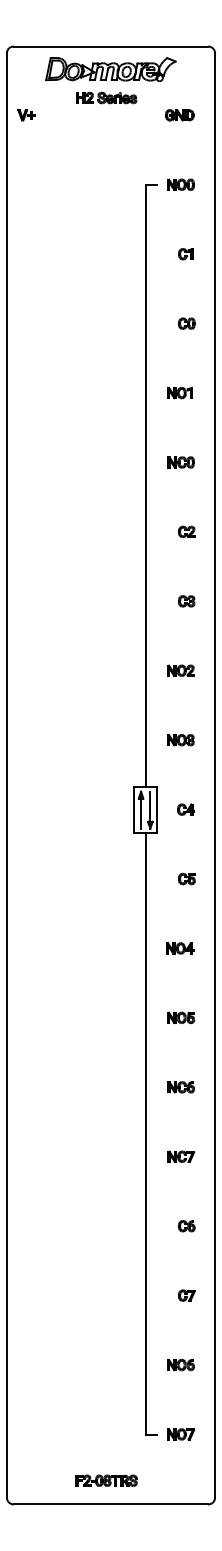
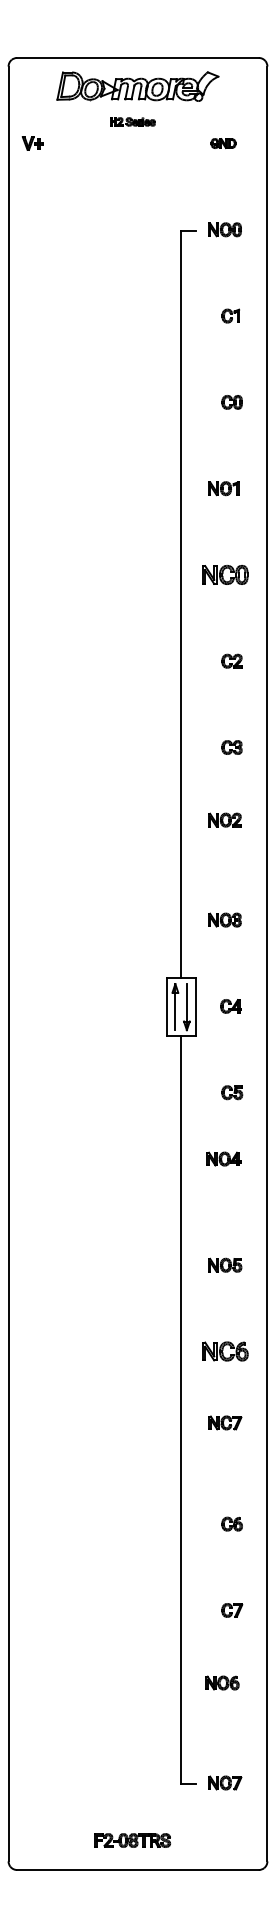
part: (106, 97) -> (132, 121), size x0.6
part: (179, 115) -> (223, 143), size x0.7
part: (180, 462) -> (224, 574), size x1.4
part: (180, 670) -> (224, 819), moved
part: (180, 948) -> (224, 1159), moved
part: (180, 1087) -> (224, 1351), size x1.4
part: (181, 1156) -> (225, 1422), moved
part: (180, 1364) -> (221, 1682), moved

